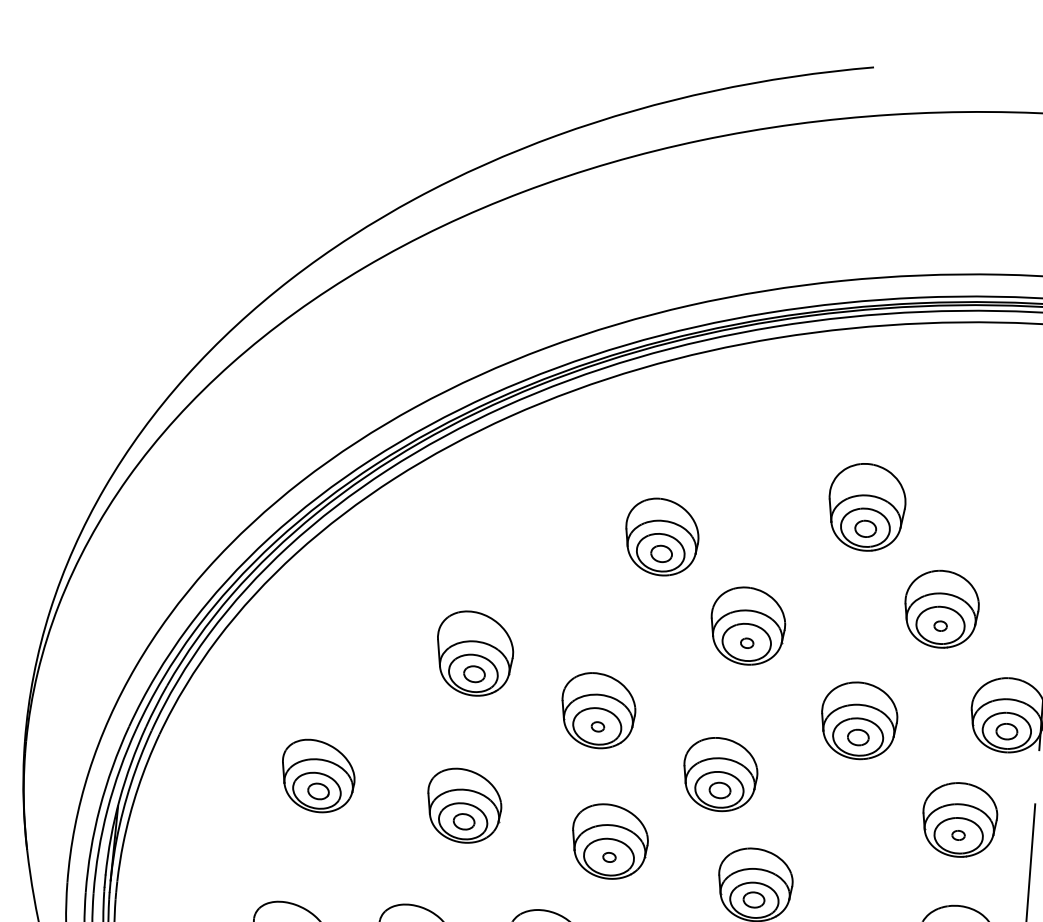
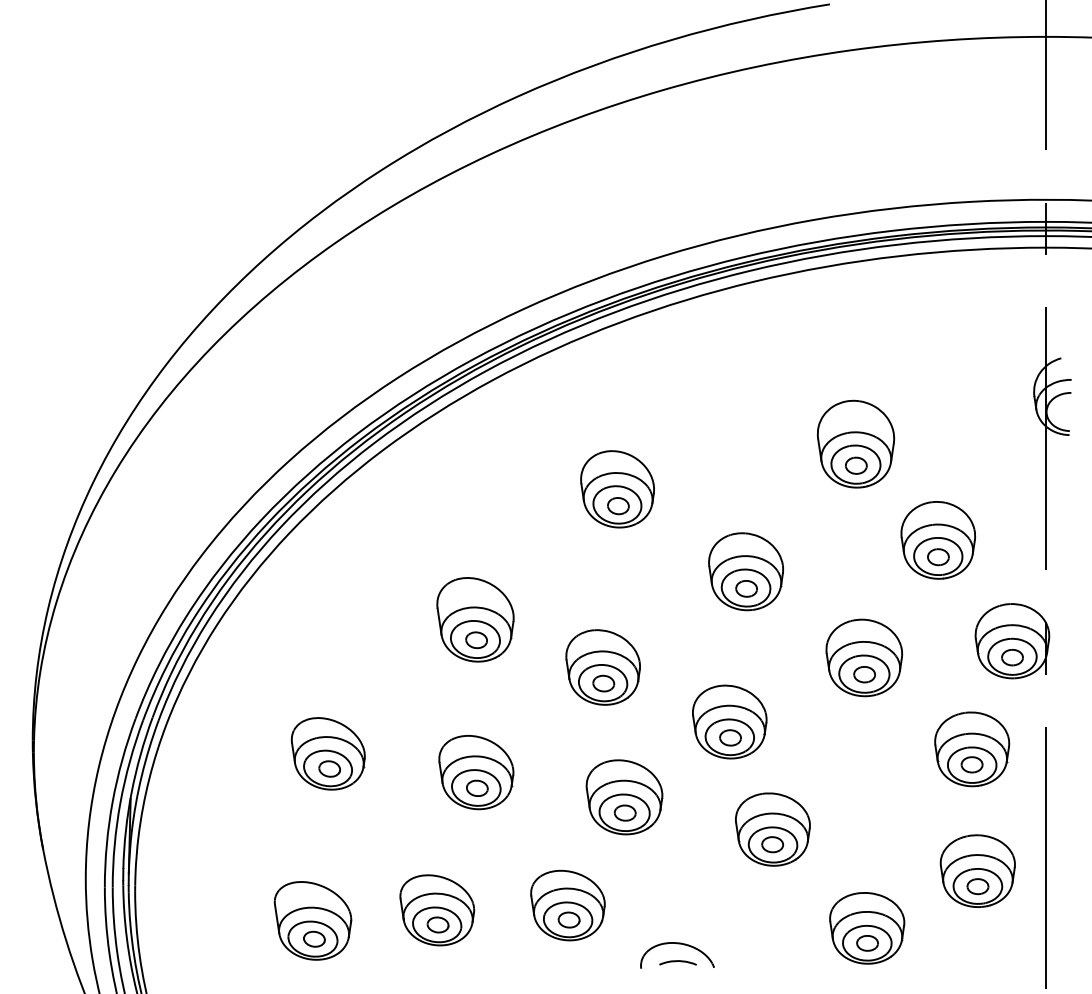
part: (661, 537) -> (617, 489), moved
part: (940, 626) -> (938, 557), size x1.67
part: (747, 642) -> (746, 588), size x1.67
part: (597, 726) -> (603, 683), size x1.67
part: (958, 835) -> (971, 764), size x1.67
part: (608, 856) -> (624, 812), size x1.67

